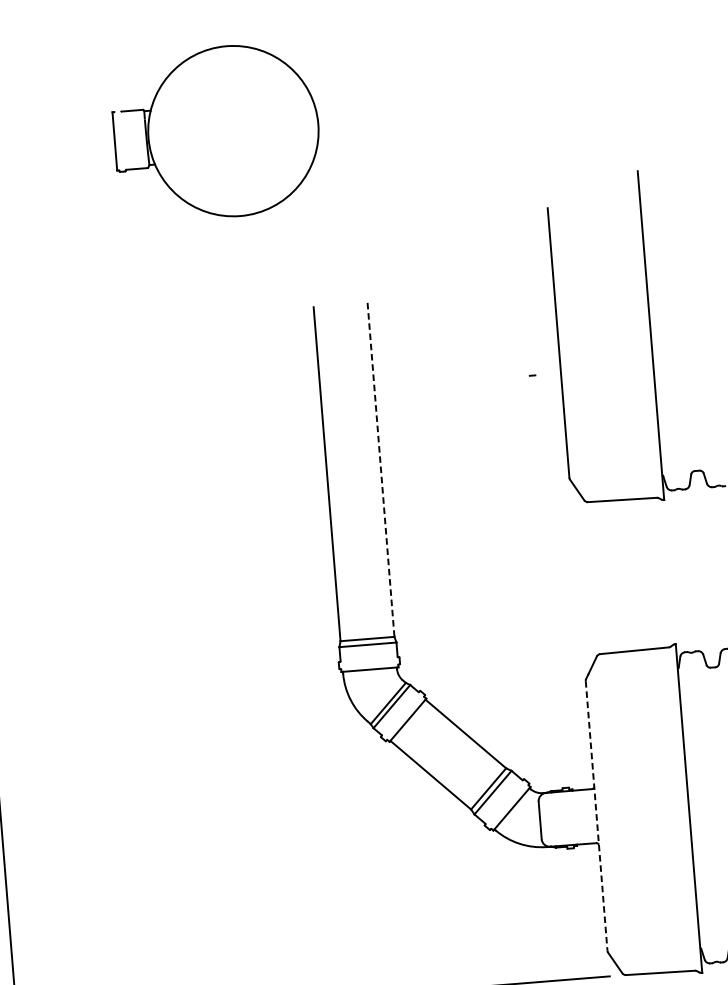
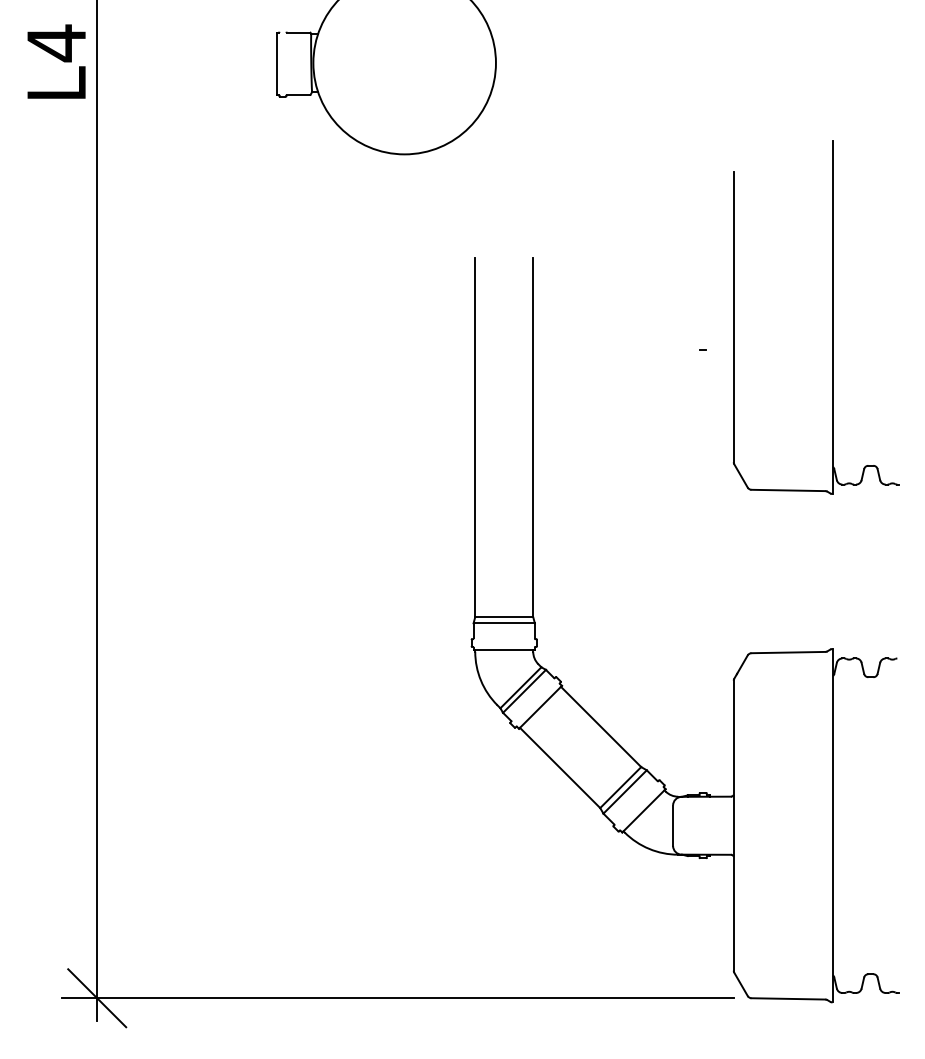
line: (381, 469) -> (533, 437), dashed -> solid
line: (596, 815) -> (733, 825), dashed -> solid

